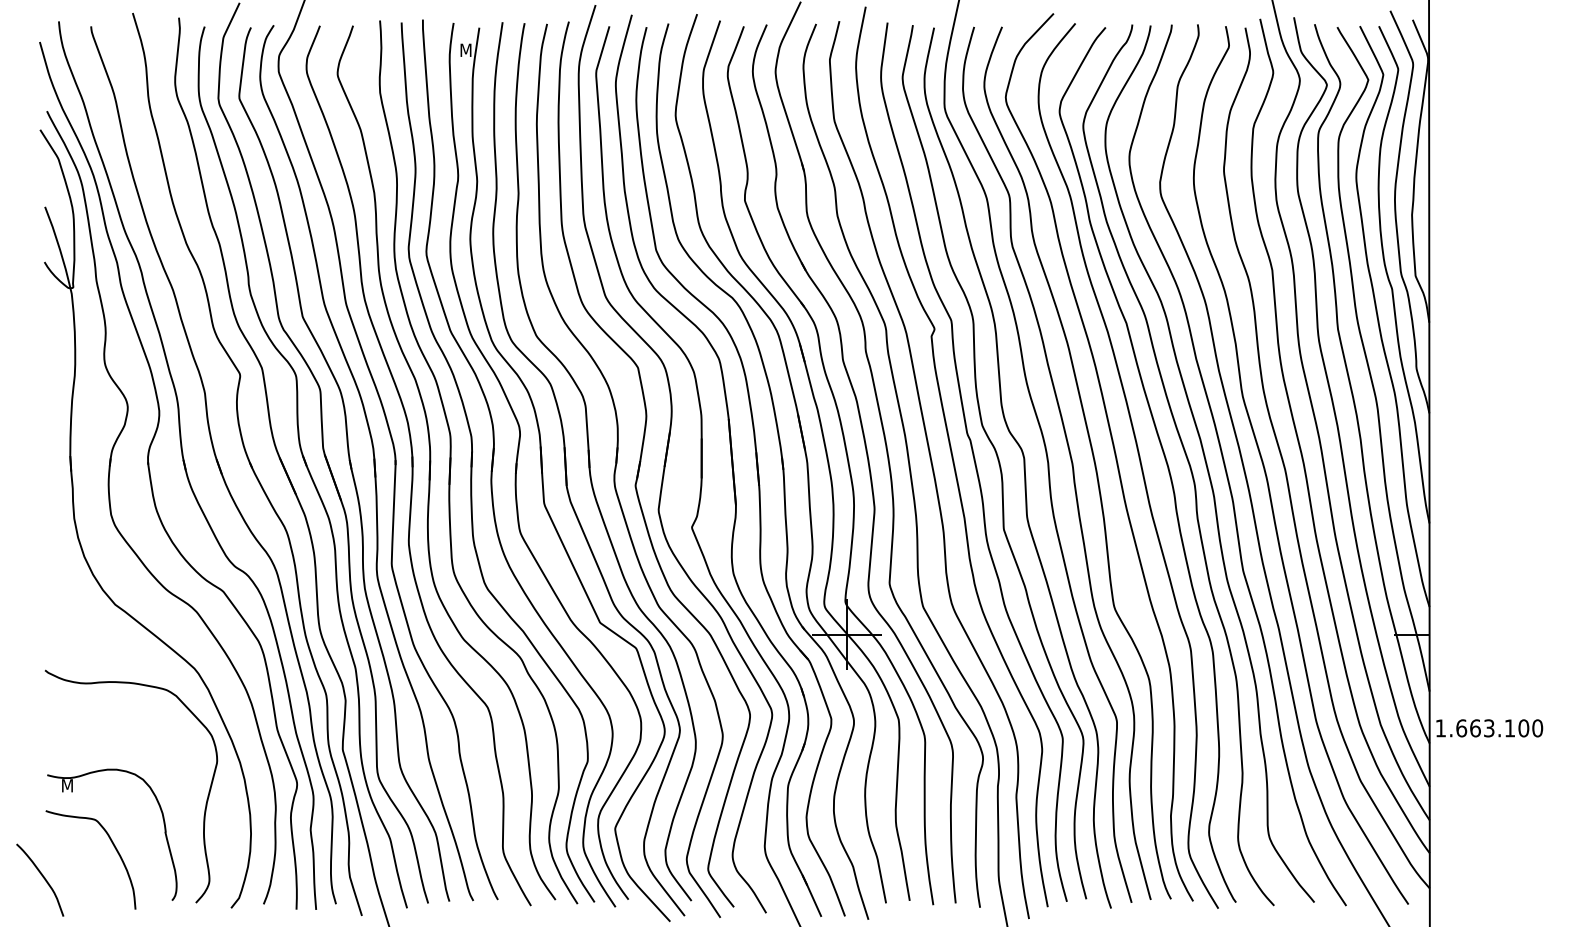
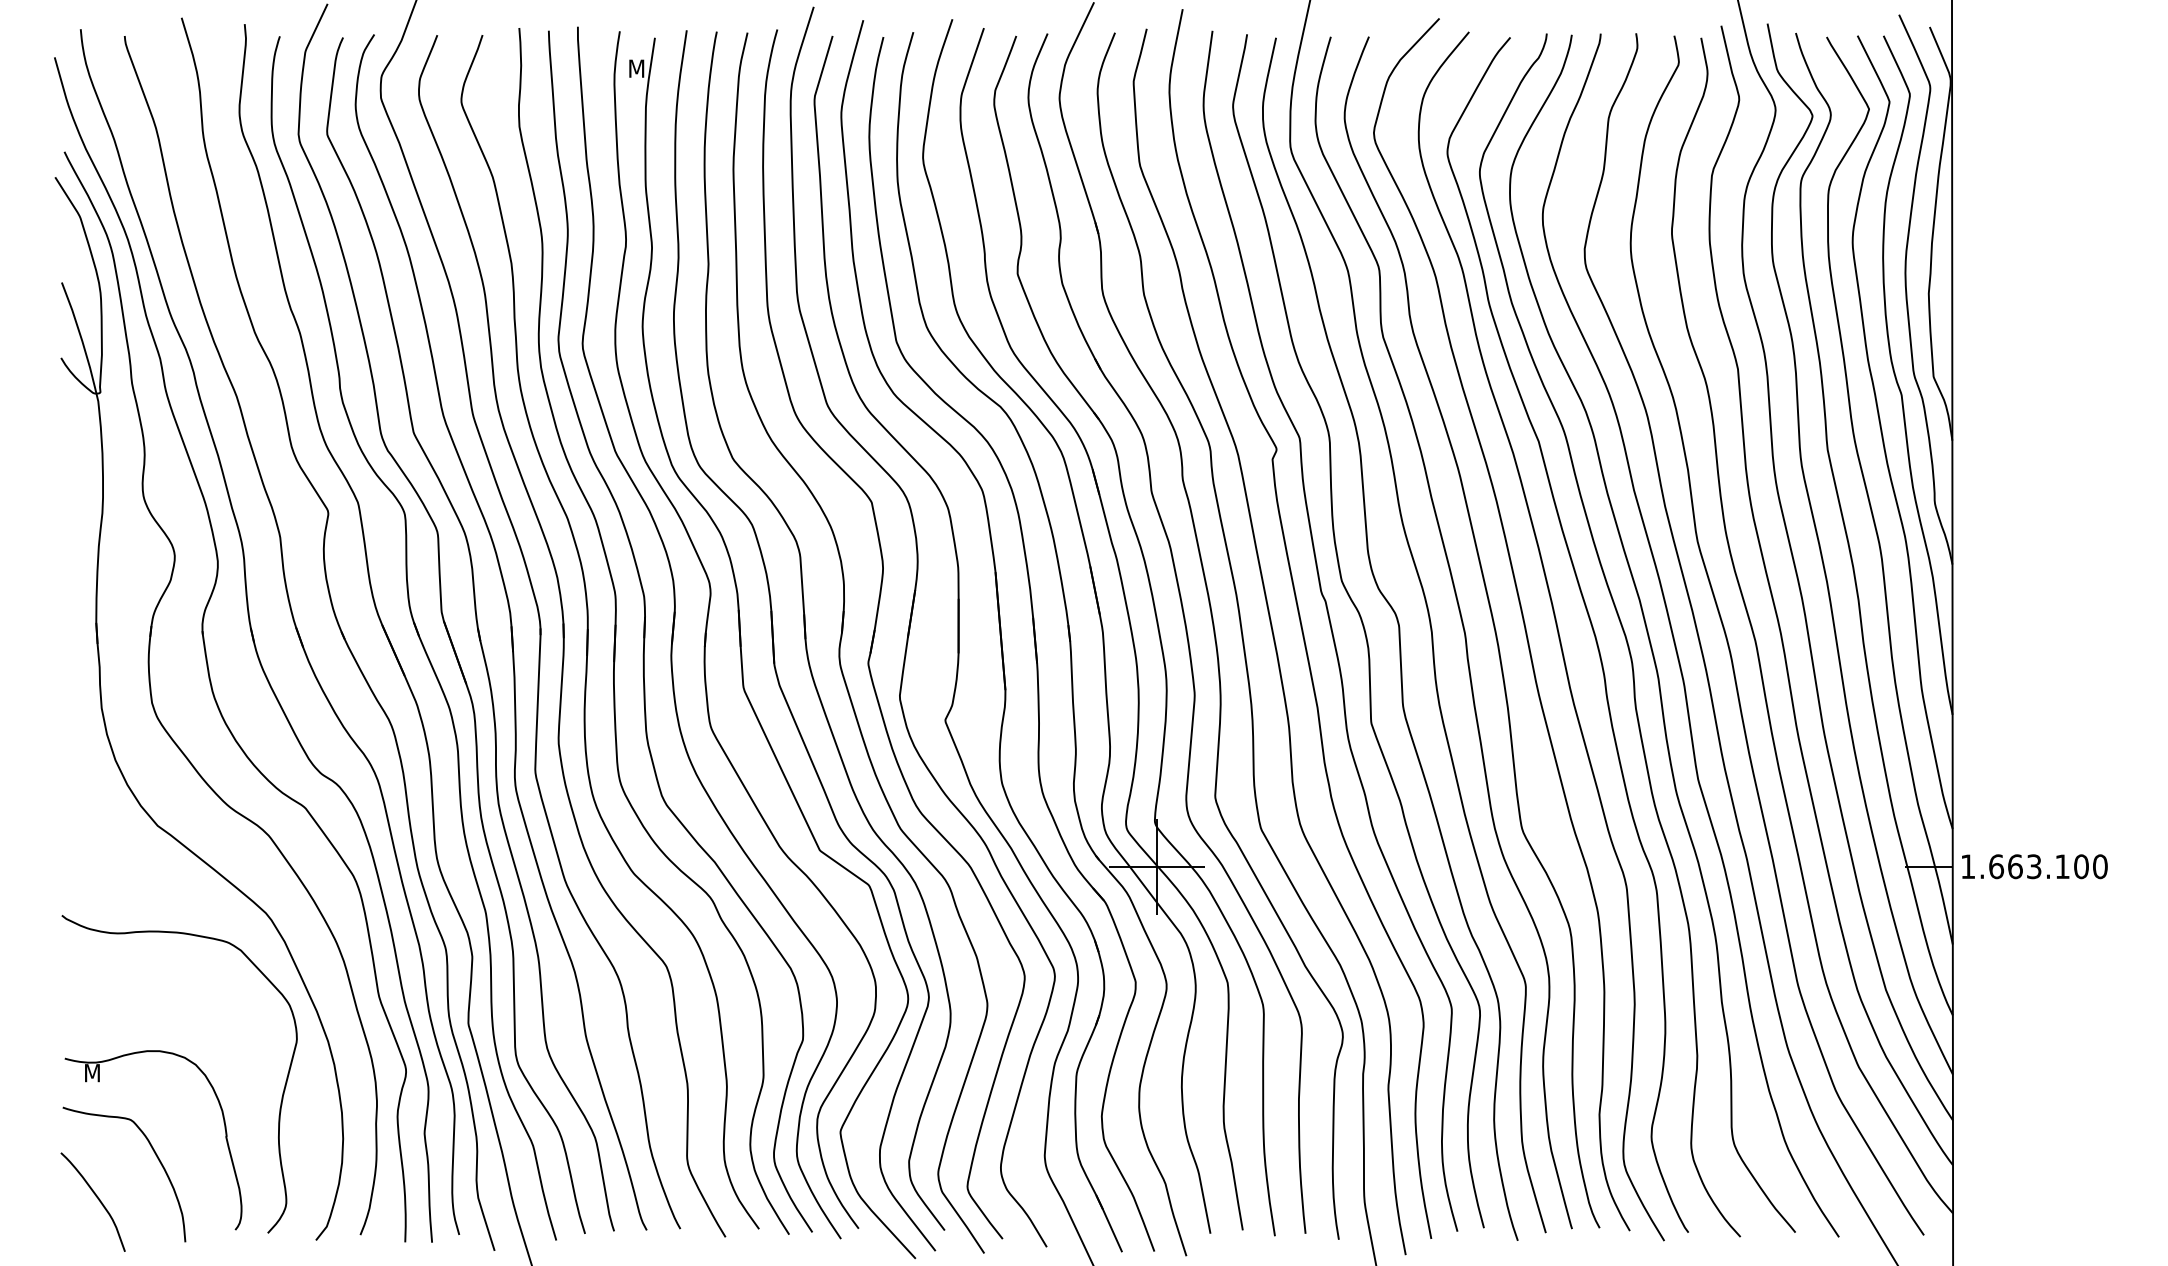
text: (1489, 728) -> (2034, 866), moved
curve: (42, 876) -> (96, 1197), moved

